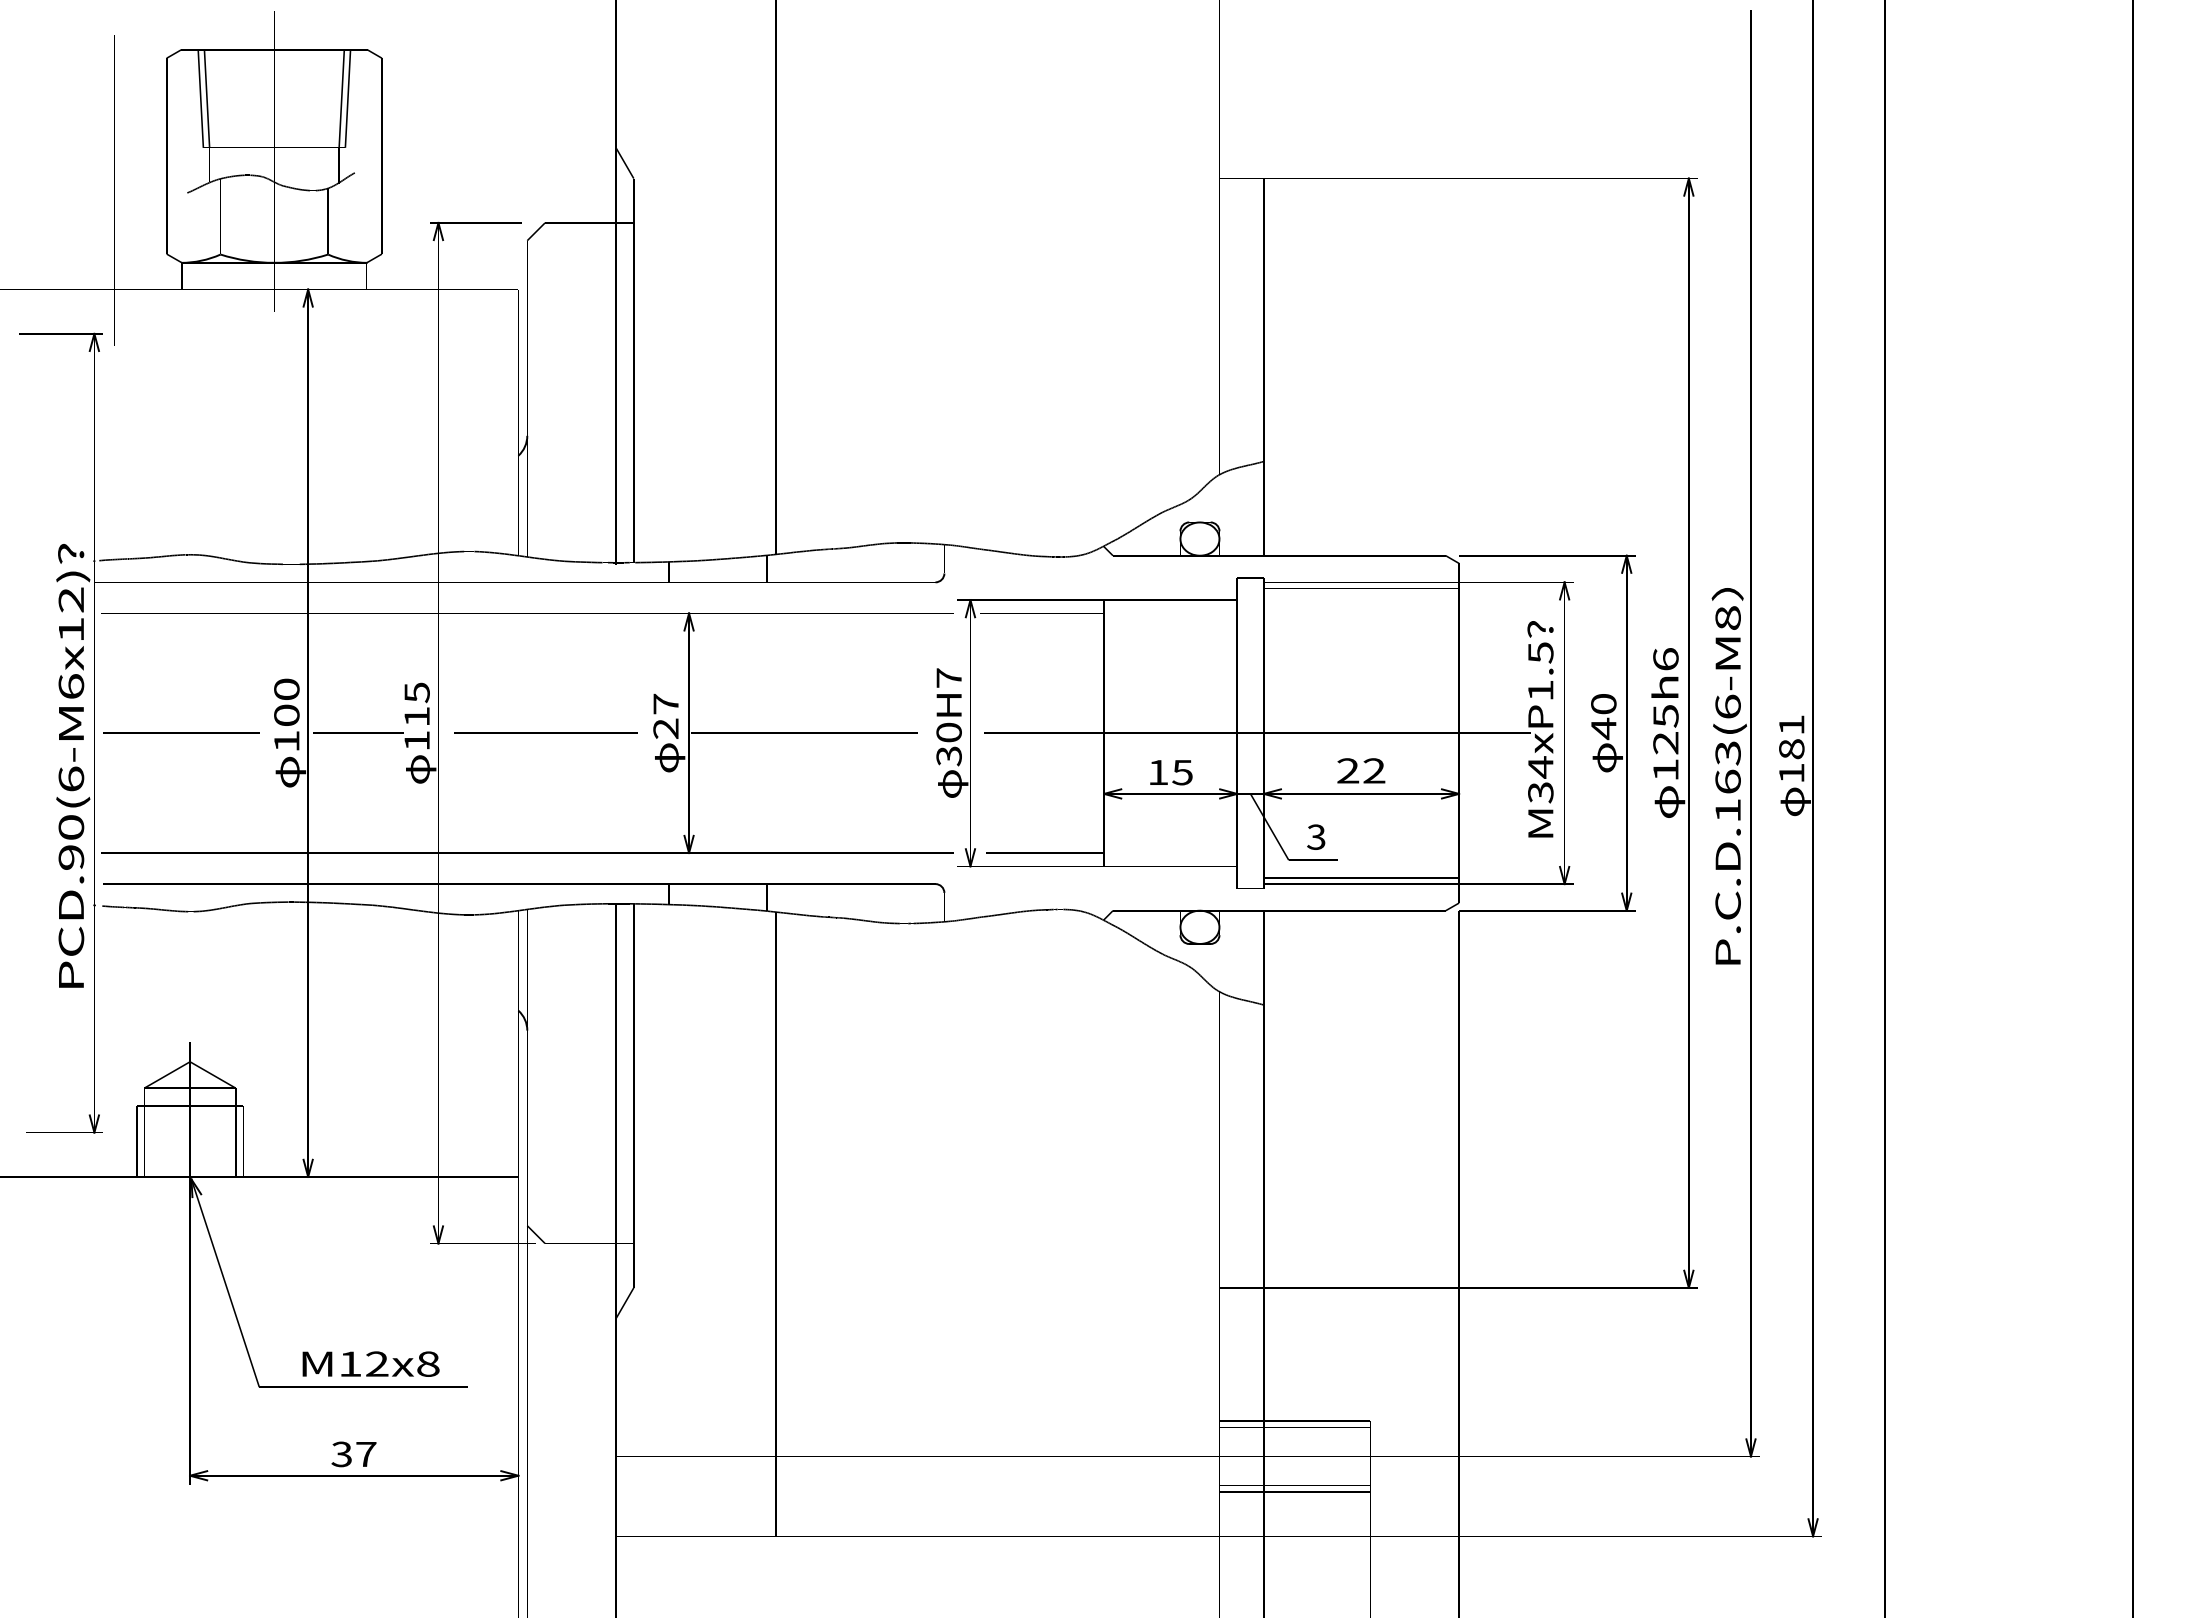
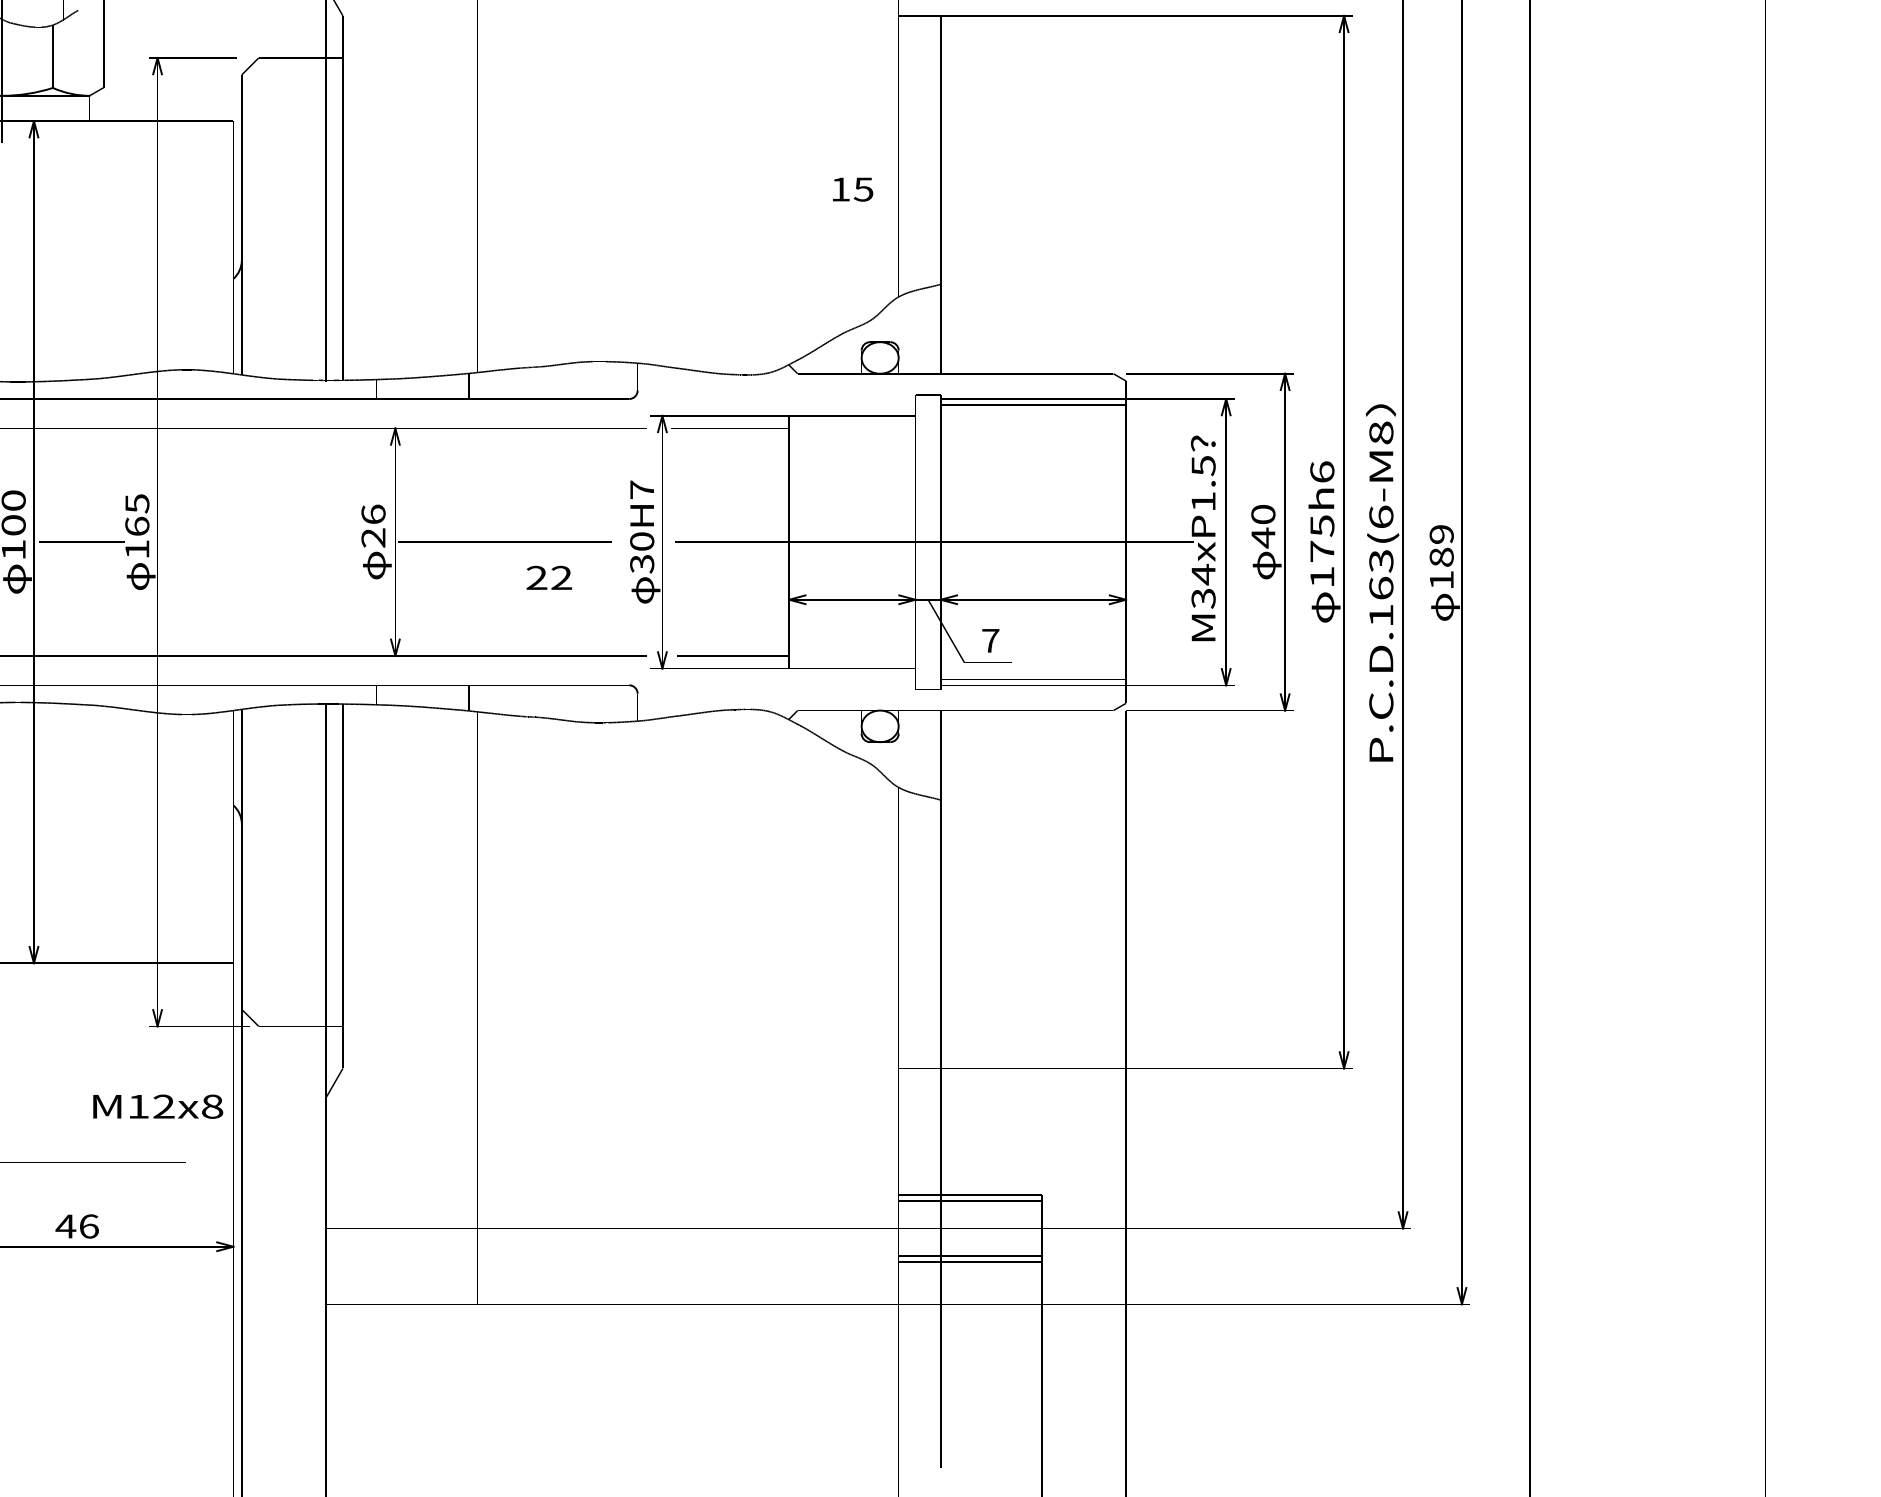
text: (665, 703) -> (373, 513), 27 -> 26
text: (416, 716) -> (136, 526), 115 -> 165
text: (1791, 725) -> (1441, 534), 181 -> 189
line: (545, 732) -> (259, 541), removed
text: (1665, 742) -> (1321, 550), 125h6 -> 175h6
text: (1361, 770) -> (549, 577), moved
text: (1171, 772) -> (853, 189), moved
text: (1316, 836) -> (990, 640), 3 -> 7
text: (370, 1363) -> (157, 1106), moved
text: (353, 1454) -> (76, 1226), 37 -> 46

